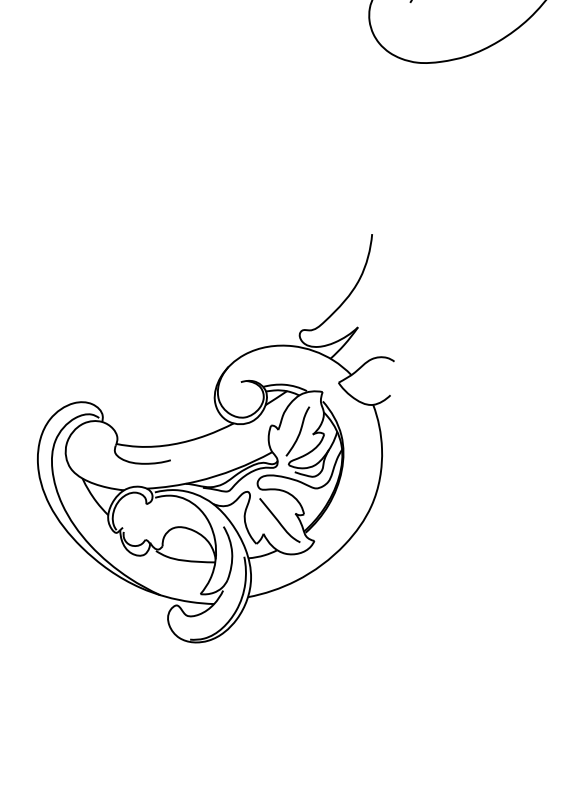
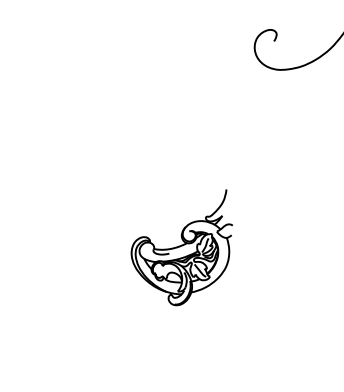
part: (214, 438) -> (181, 247), size x0.6

